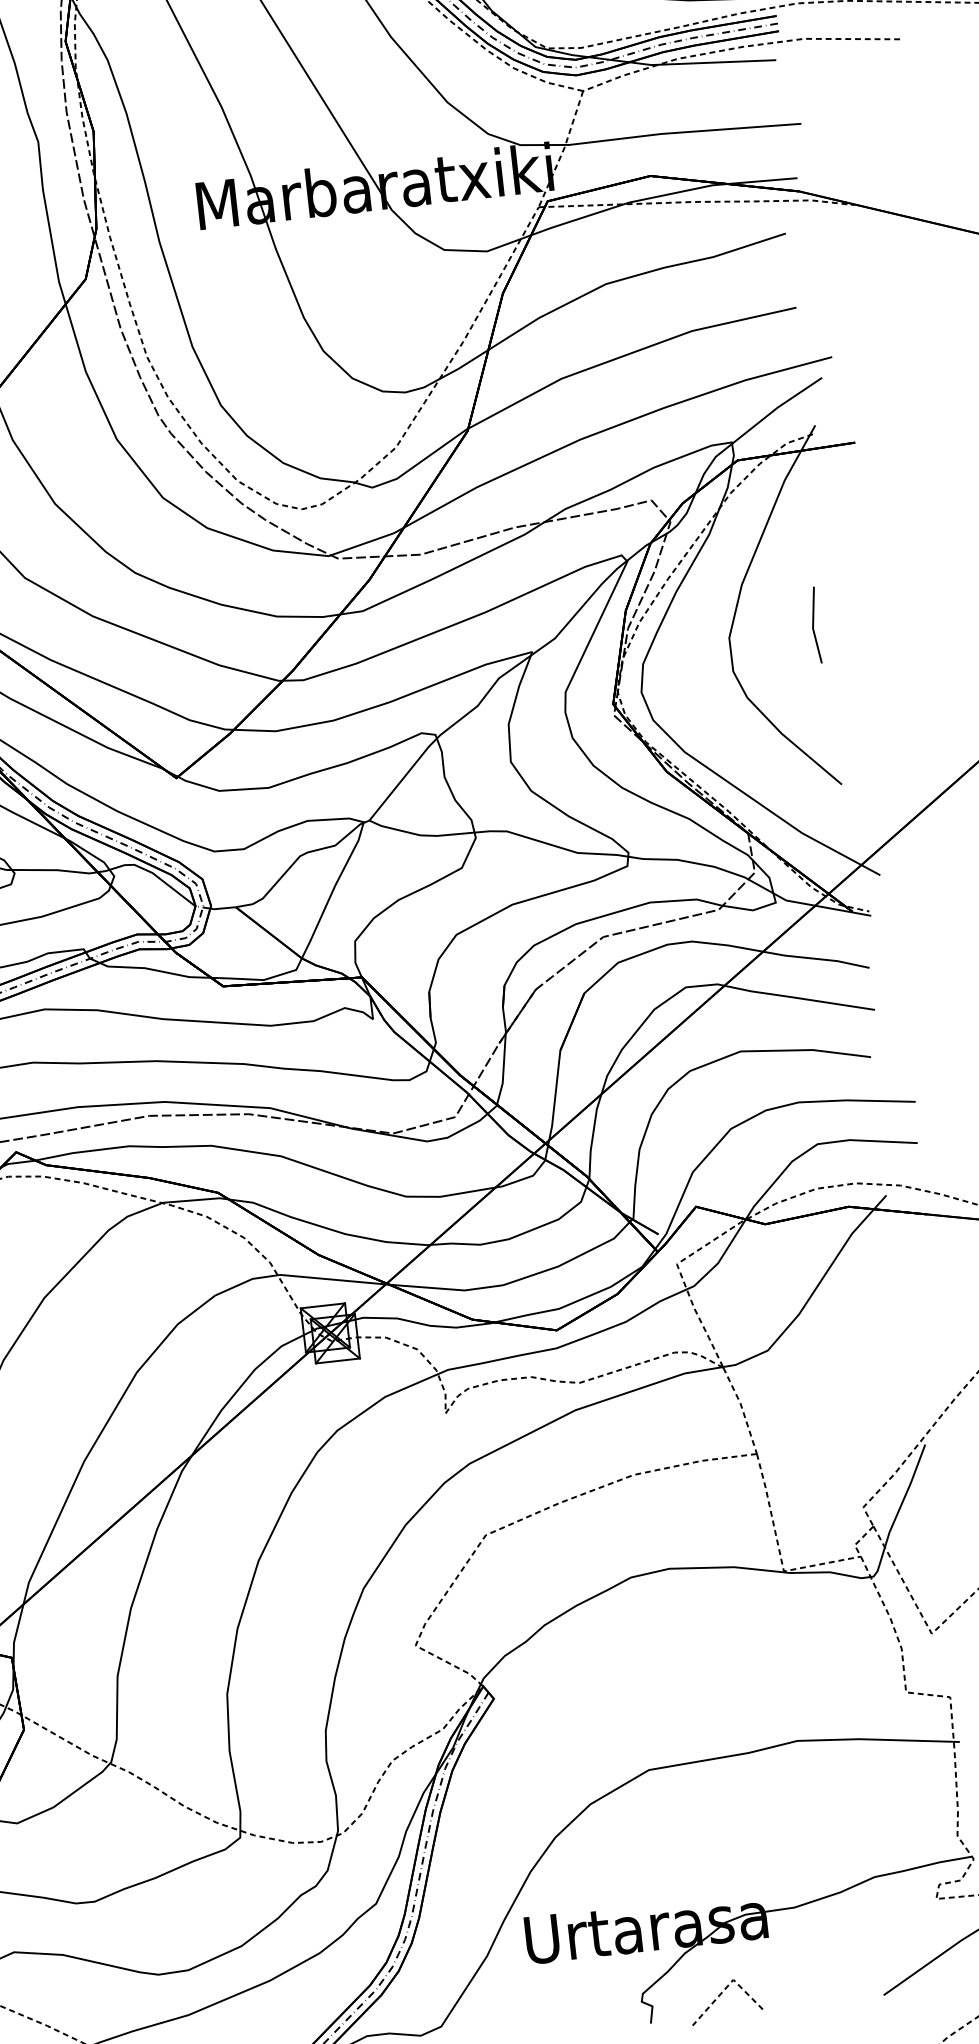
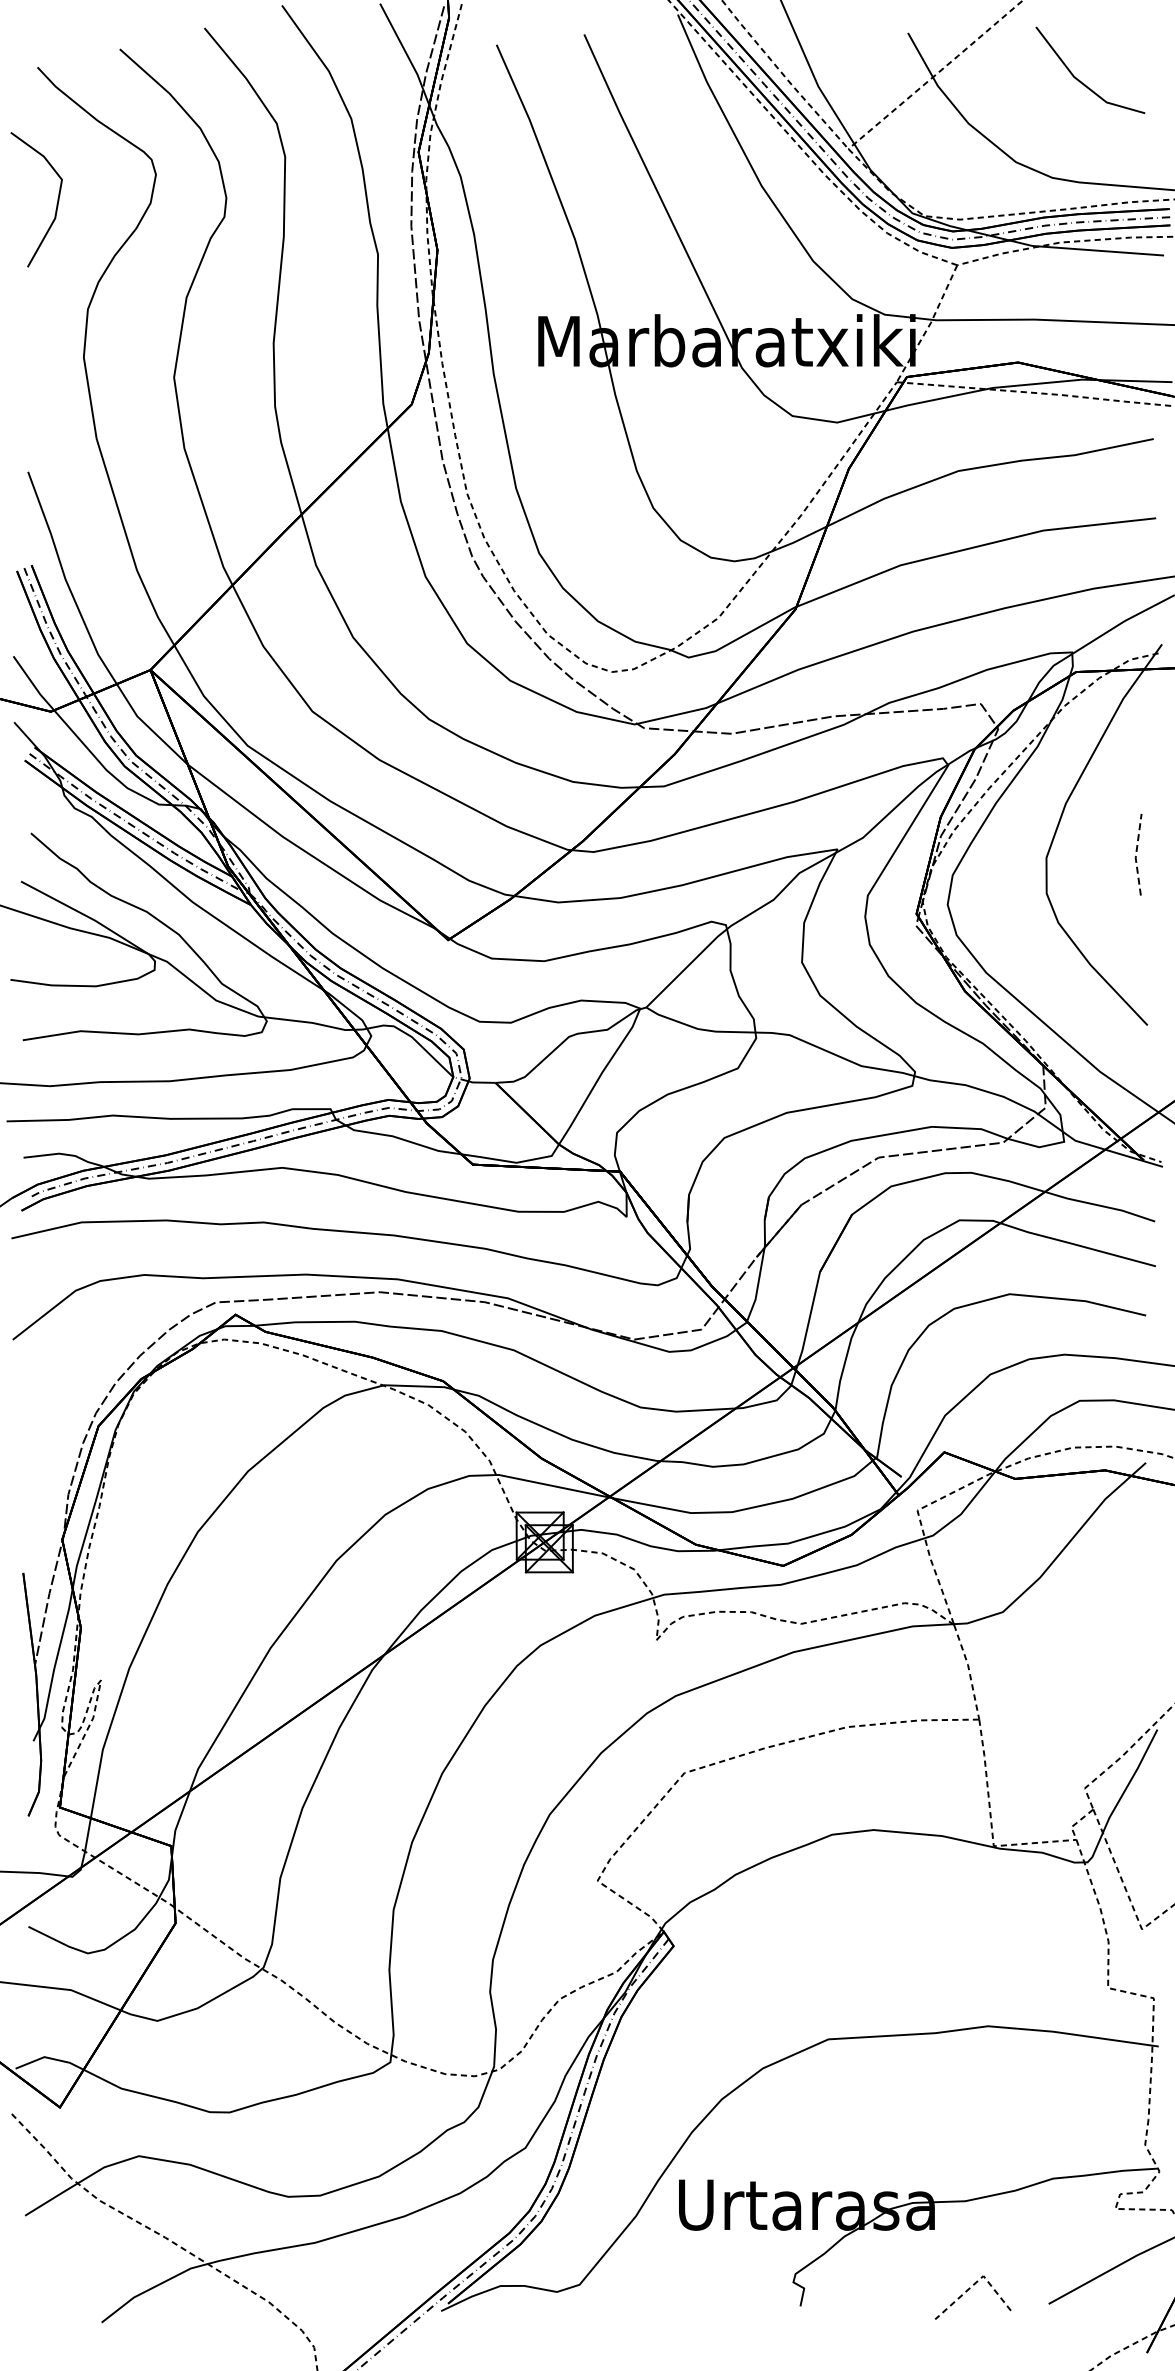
line: (813, 625) -> (1136, 854), solid -> dashed
line: (720, 1996) -> (967, 2291), moved

